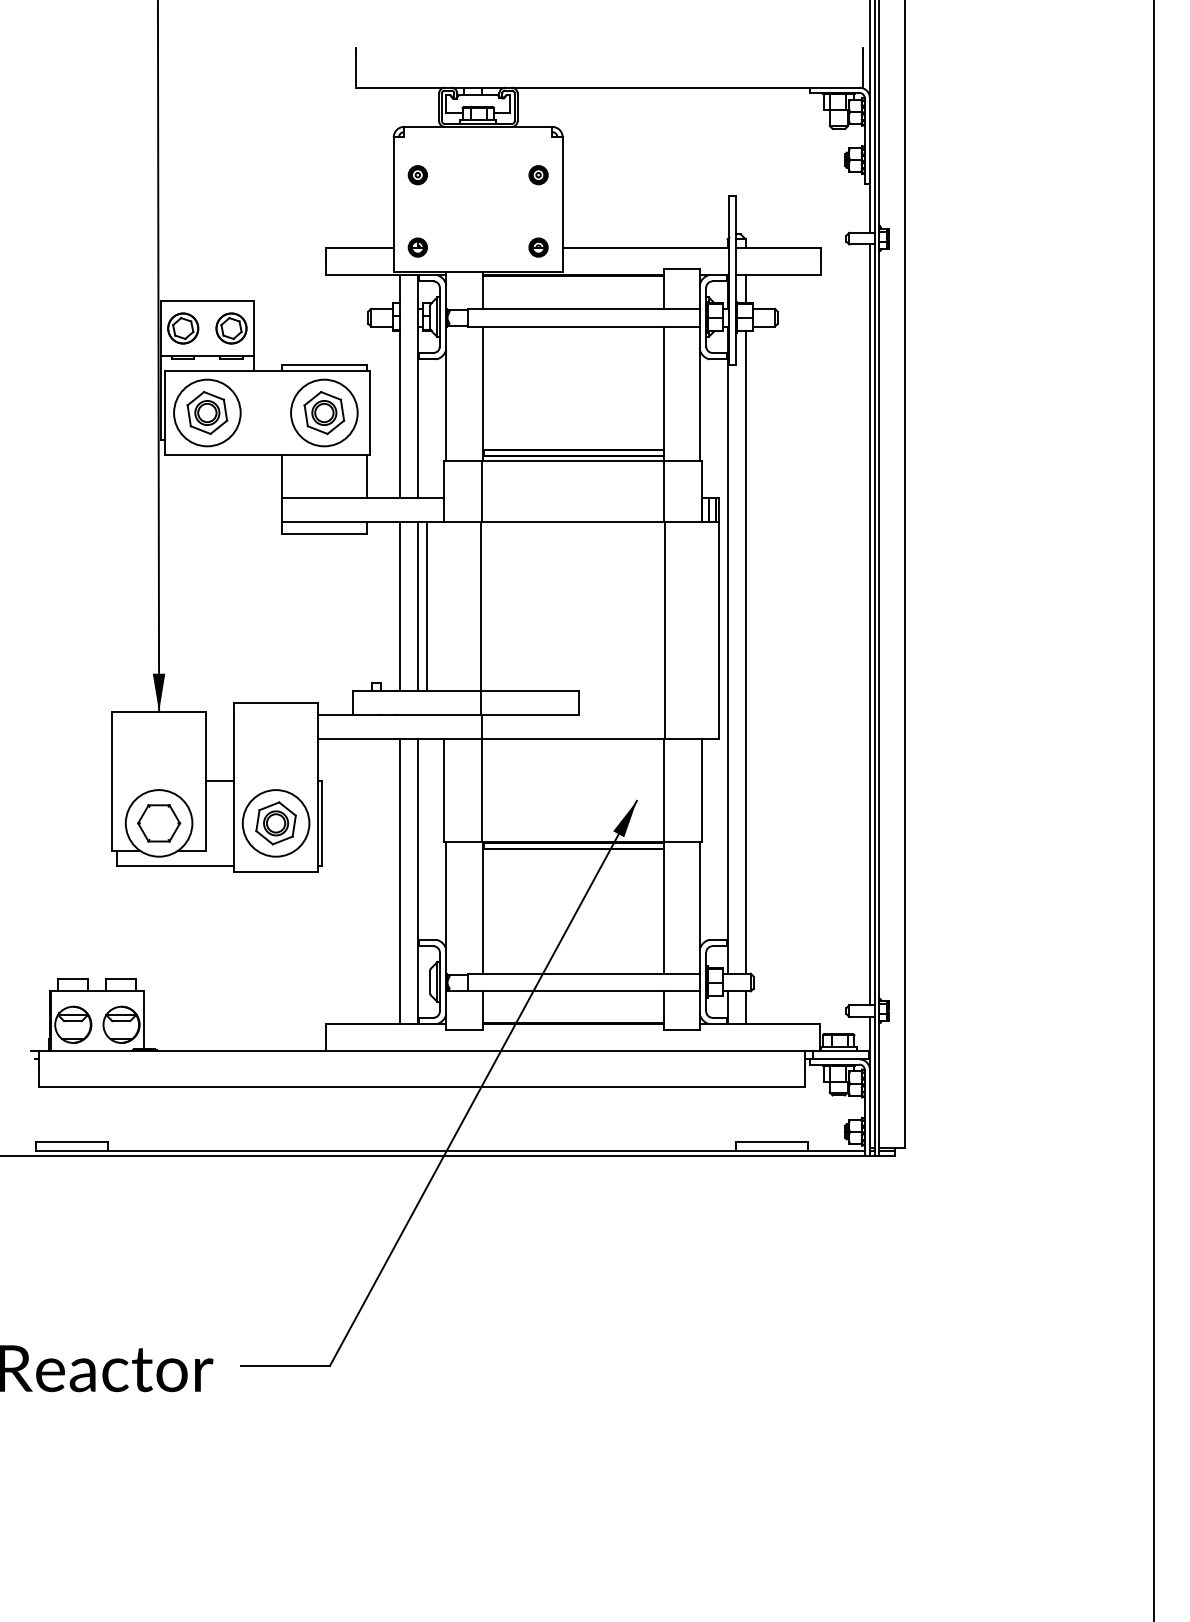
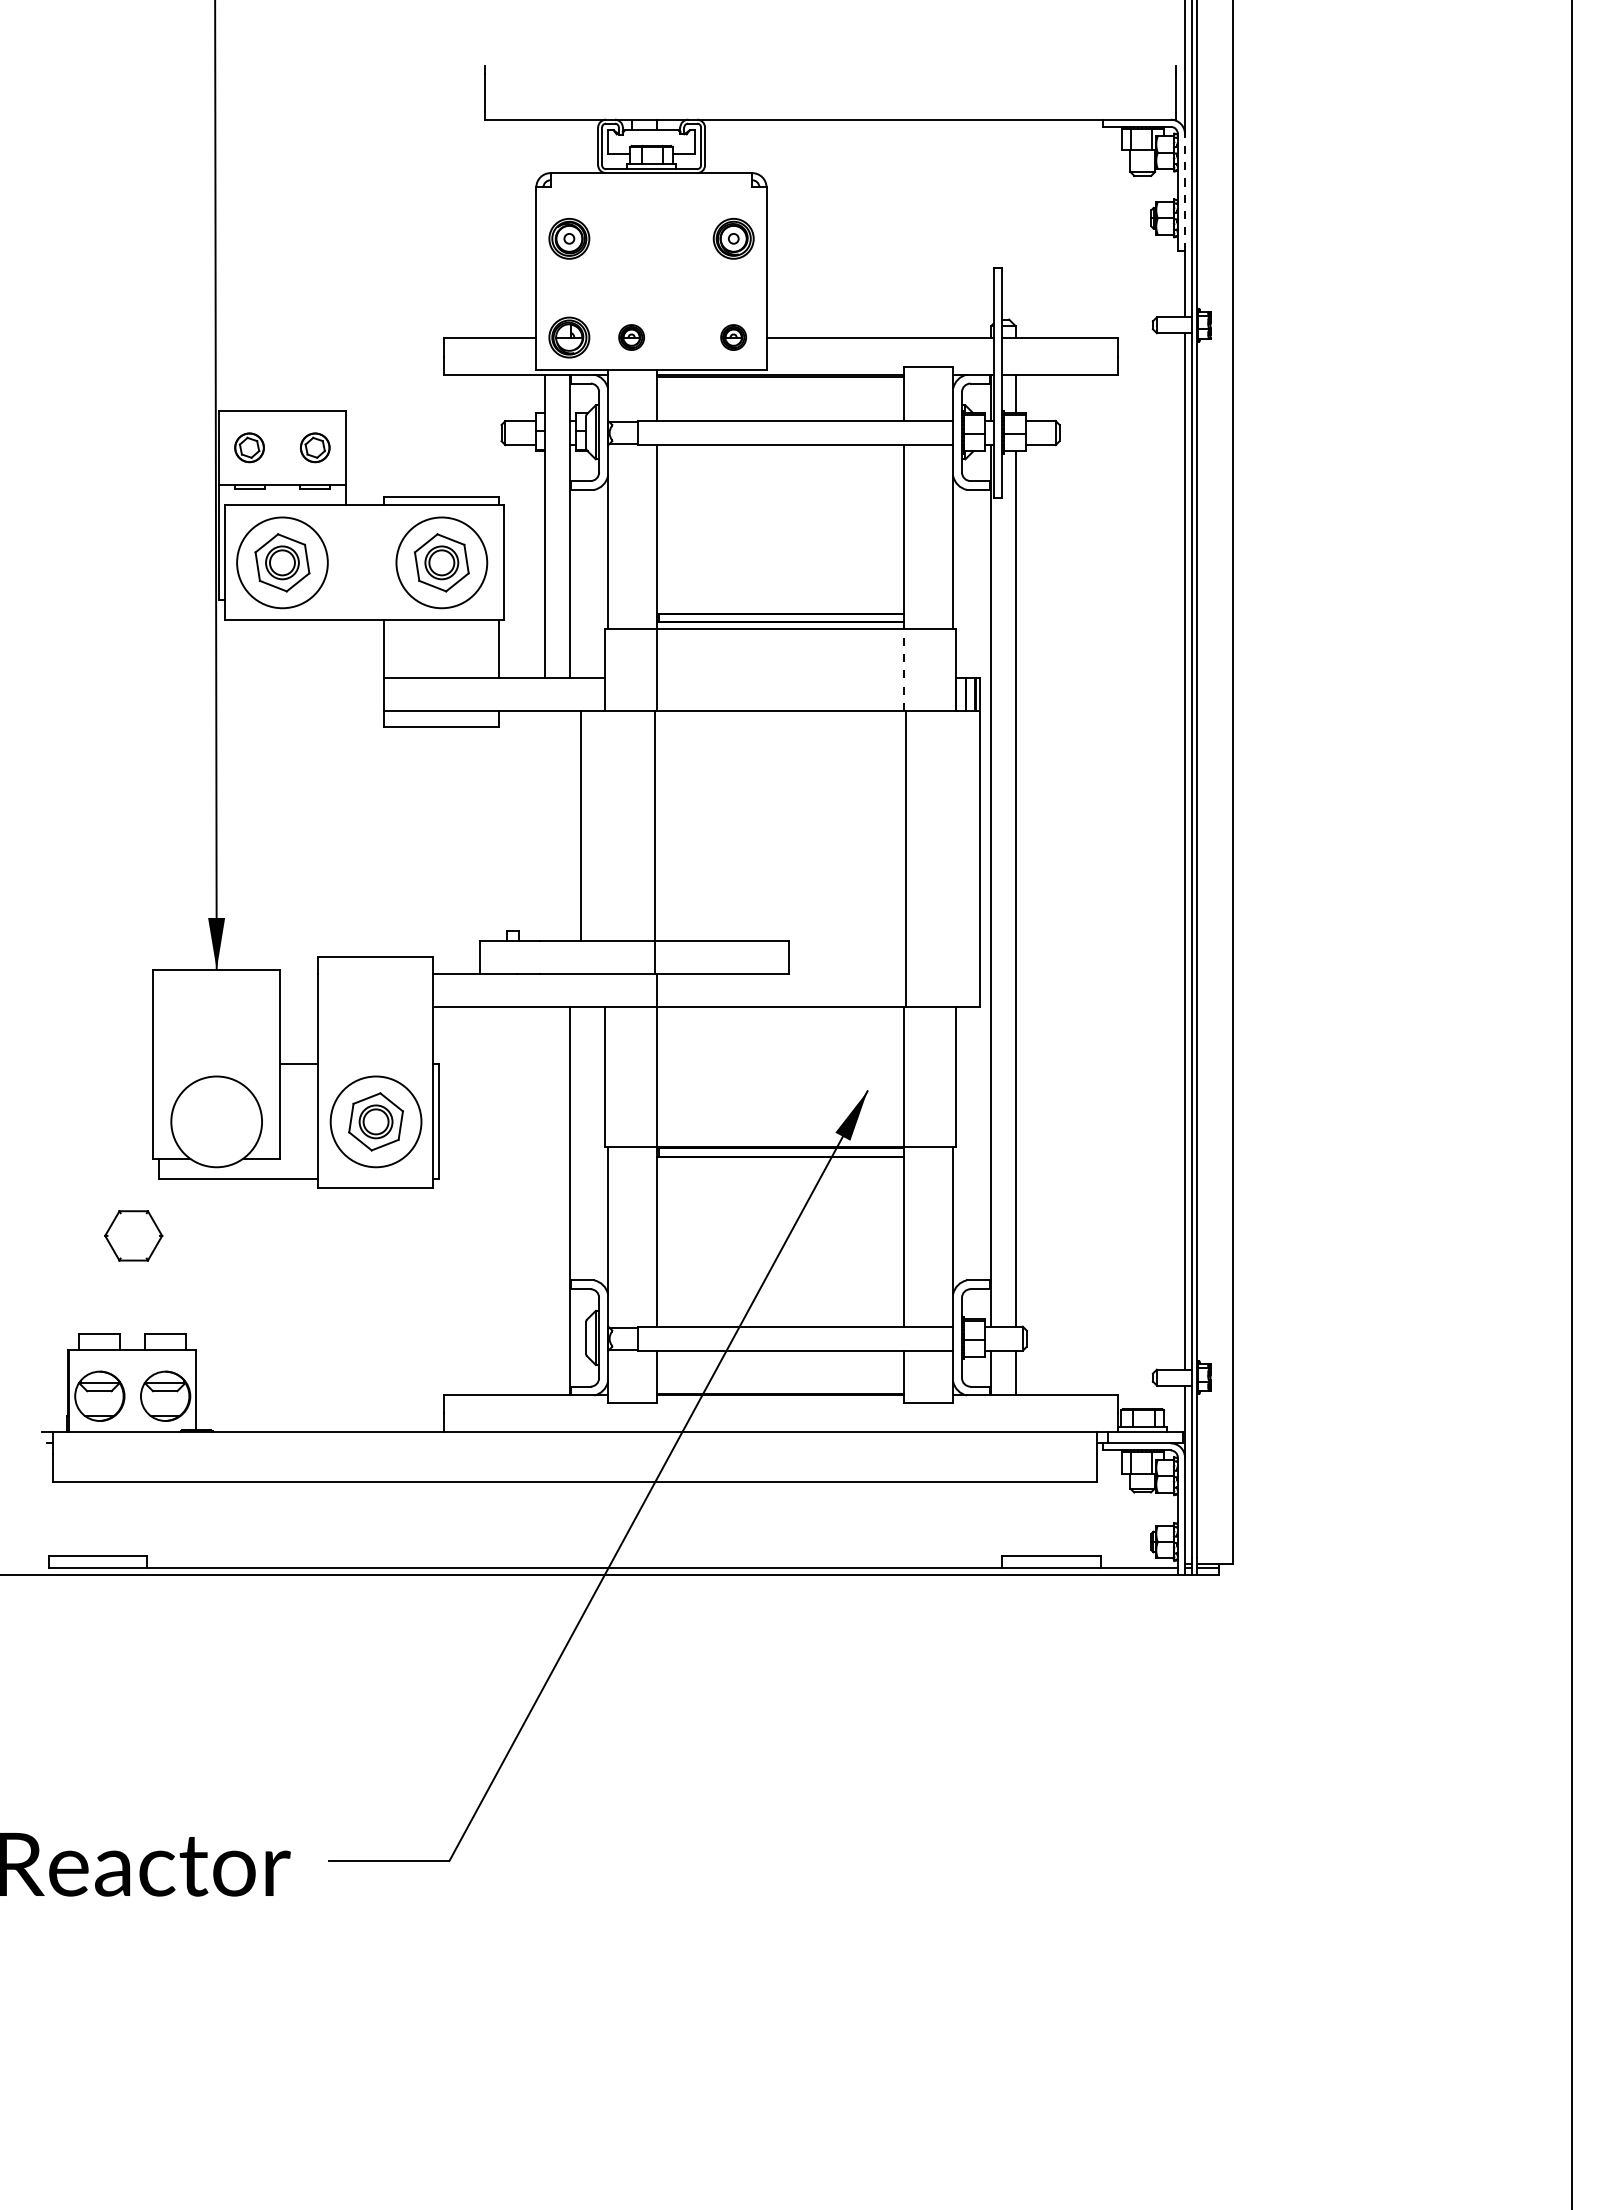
line: (870, 141) -> (1185, 192), solid -> dashed
part: (417, 174) -> (568, 238), size x1.6
part: (538, 174) -> (733, 238), size x1.6
part: (417, 247) -> (568, 337), size x1.6
part: (463, 247) -> (631, 337), added
part: (183, 328) -> (249, 447), size x0.7
part: (230, 328) -> (314, 447), size x0.7
line: (664, 491) -> (904, 669), solid -> dashed
line: (400, 605) -> (545, 825), removed
line: (418, 605) -> (570, 825), removed
part: (158, 823) -> (133, 1235), moved
line: (400, 881) -> (545, 1200), removed

